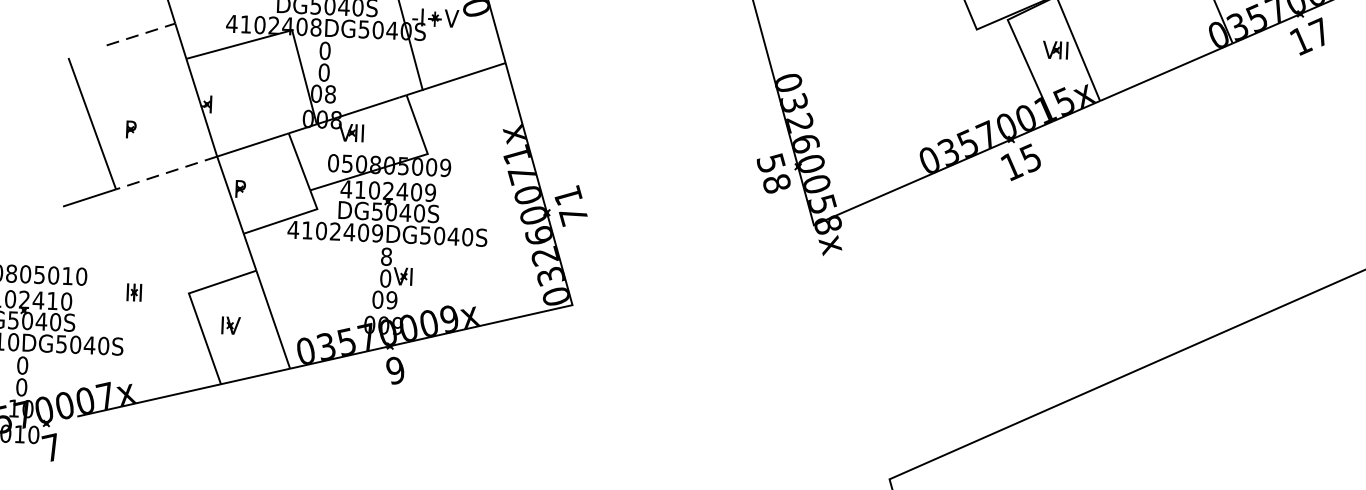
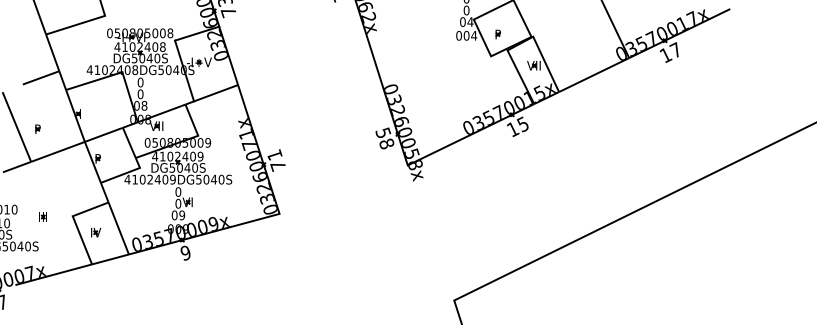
line: (141, 33) -> (41, 77), dashed -> solid
line: (165, 174) -> (57, 152), dashed -> solid
text: (386, 255) -> (178, 191), 8 -> 0

